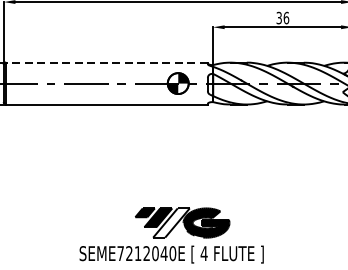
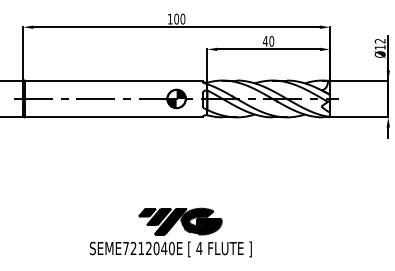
text: (282, 17) -> (268, 40), 36 -> 40
line: (106, 62) -> (113, 80), dashed -> solid
fill: (171, 222) -> (170, 221), added

